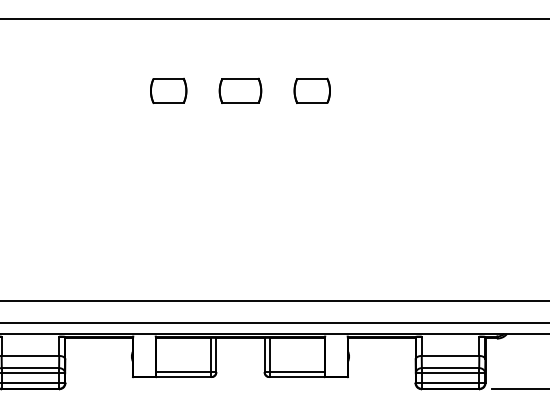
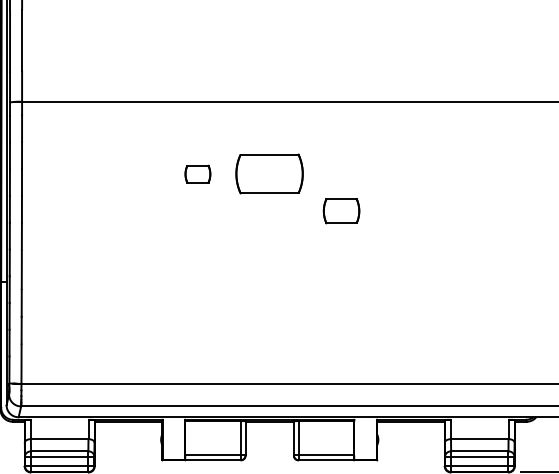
part: (168, 91) -> (197, 174), size x0.7
part: (240, 91) -> (269, 174), size x1.6
part: (312, 91) -> (341, 211), moved

